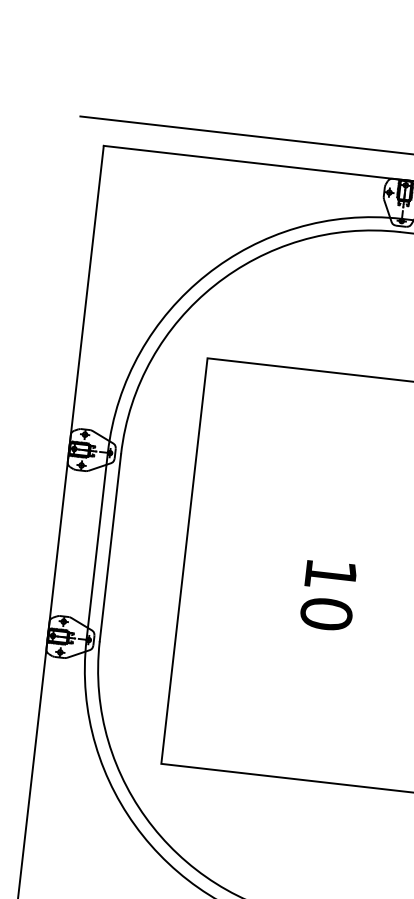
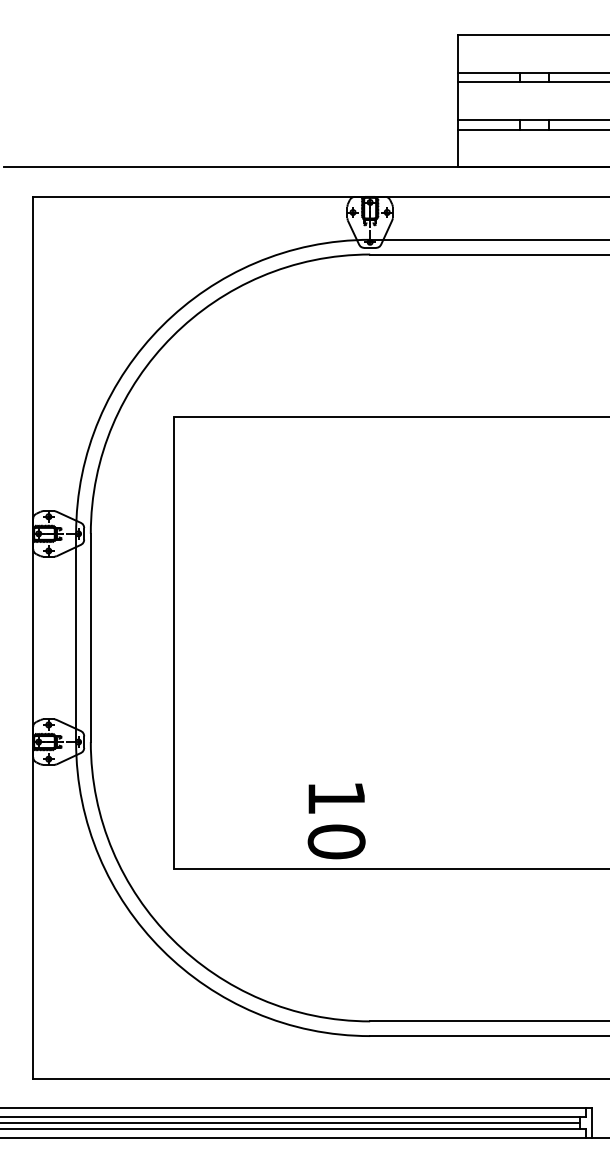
text: (328, 595) -> (336, 821), moved

